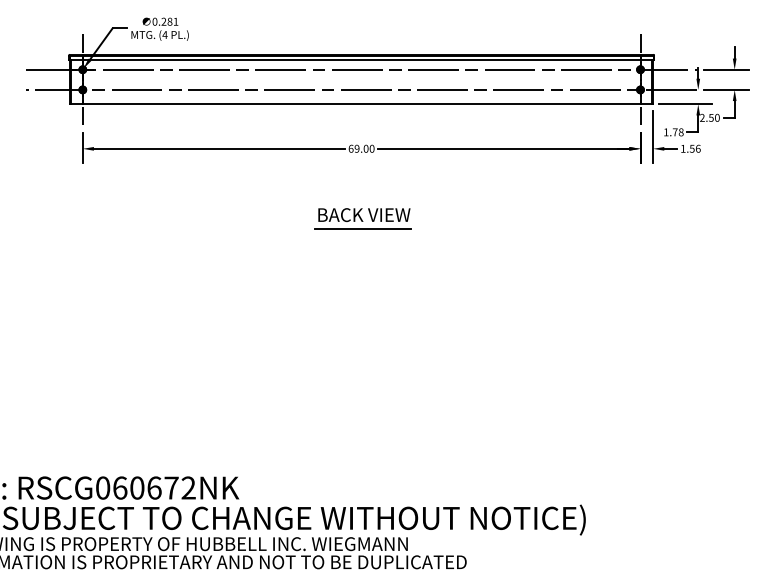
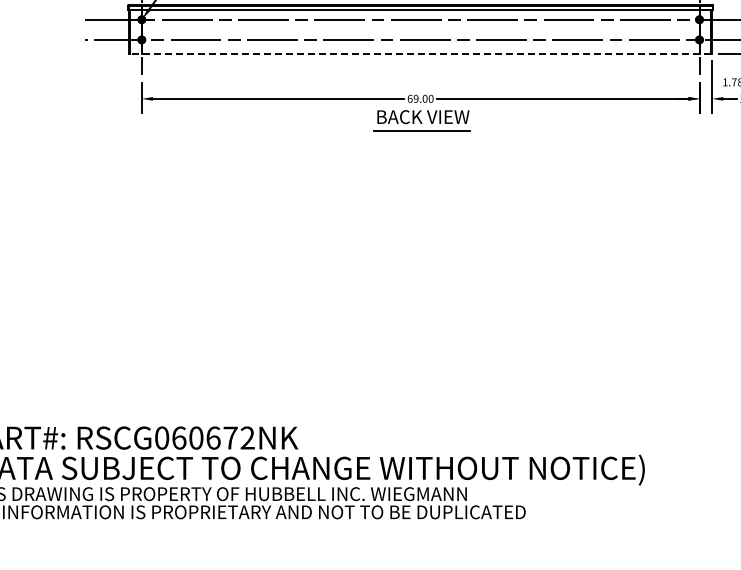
line: (361, 104) -> (420, 54), solid -> dashed
part: (362, 218) -> (421, 120), moved

